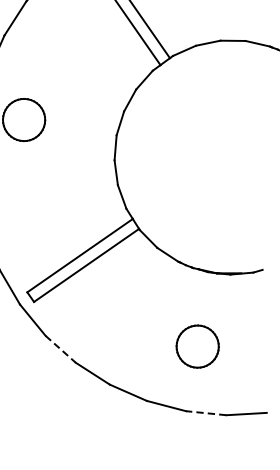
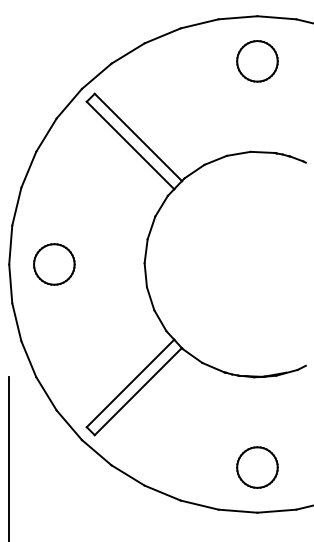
part: (197, 346) -> (257, 467), moved
line: (61, 349) -> (128, 475), dashed -> solid
line: (205, 413) -> (276, 511), dashed -> solid

